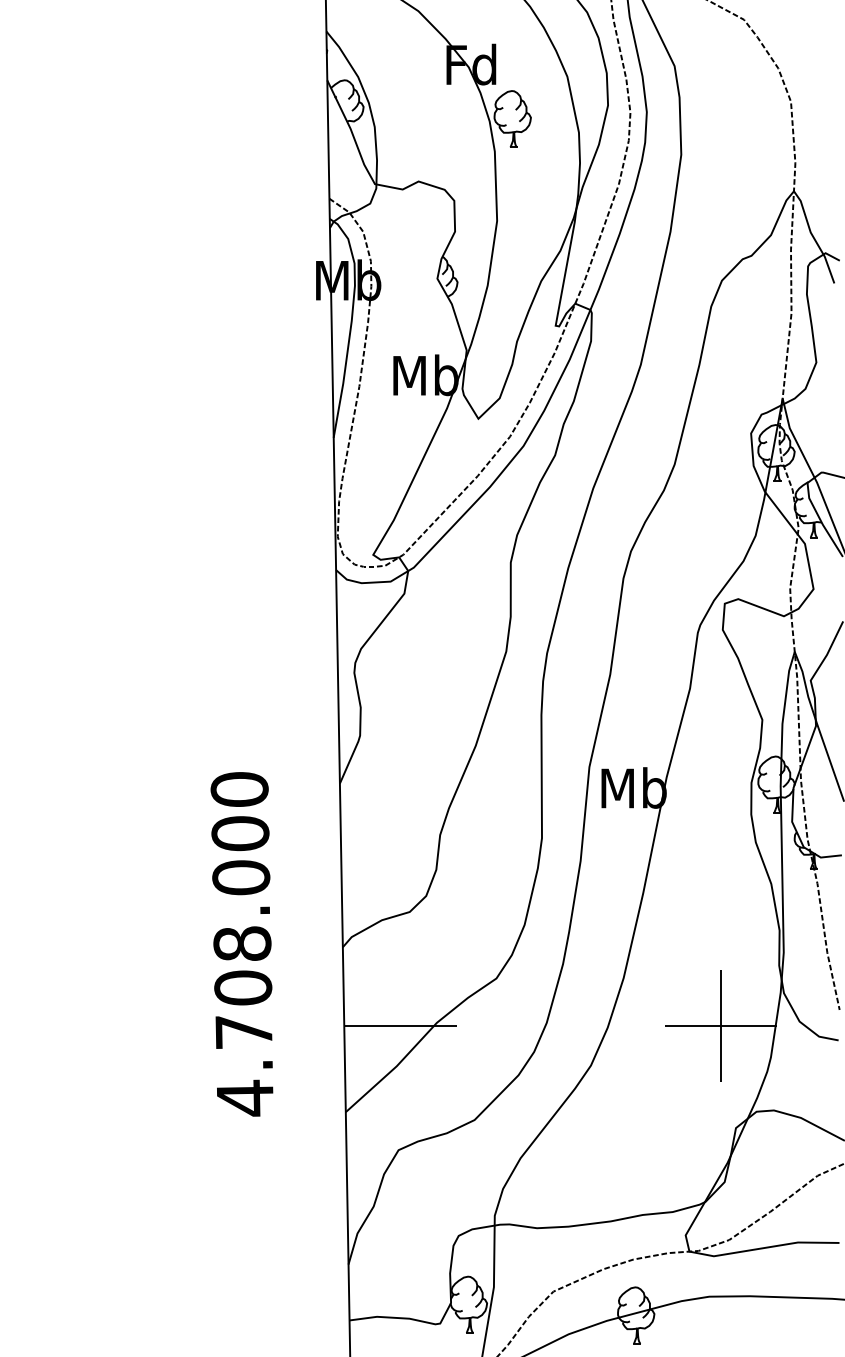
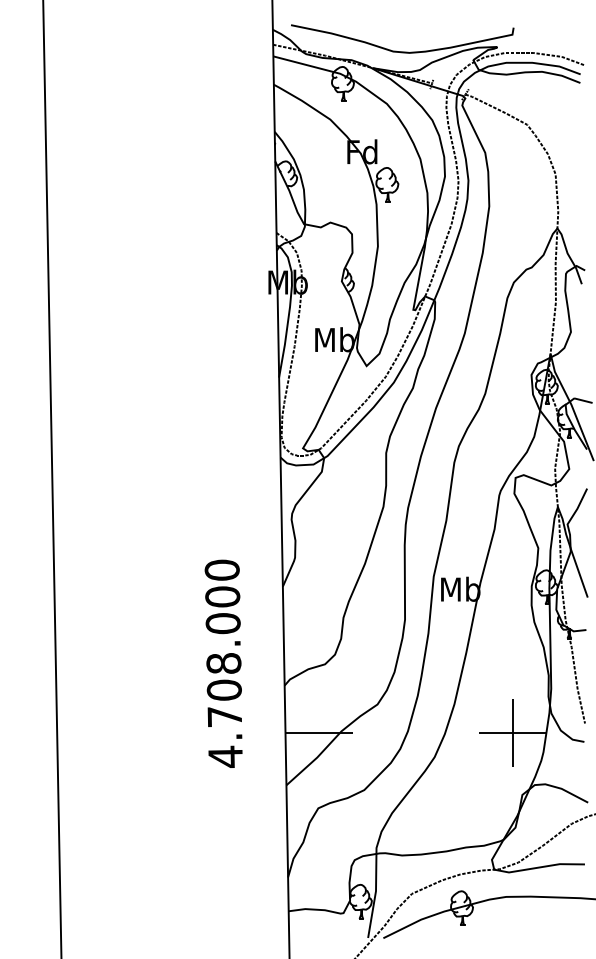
text: (241, 943) -> (223, 663), moved

